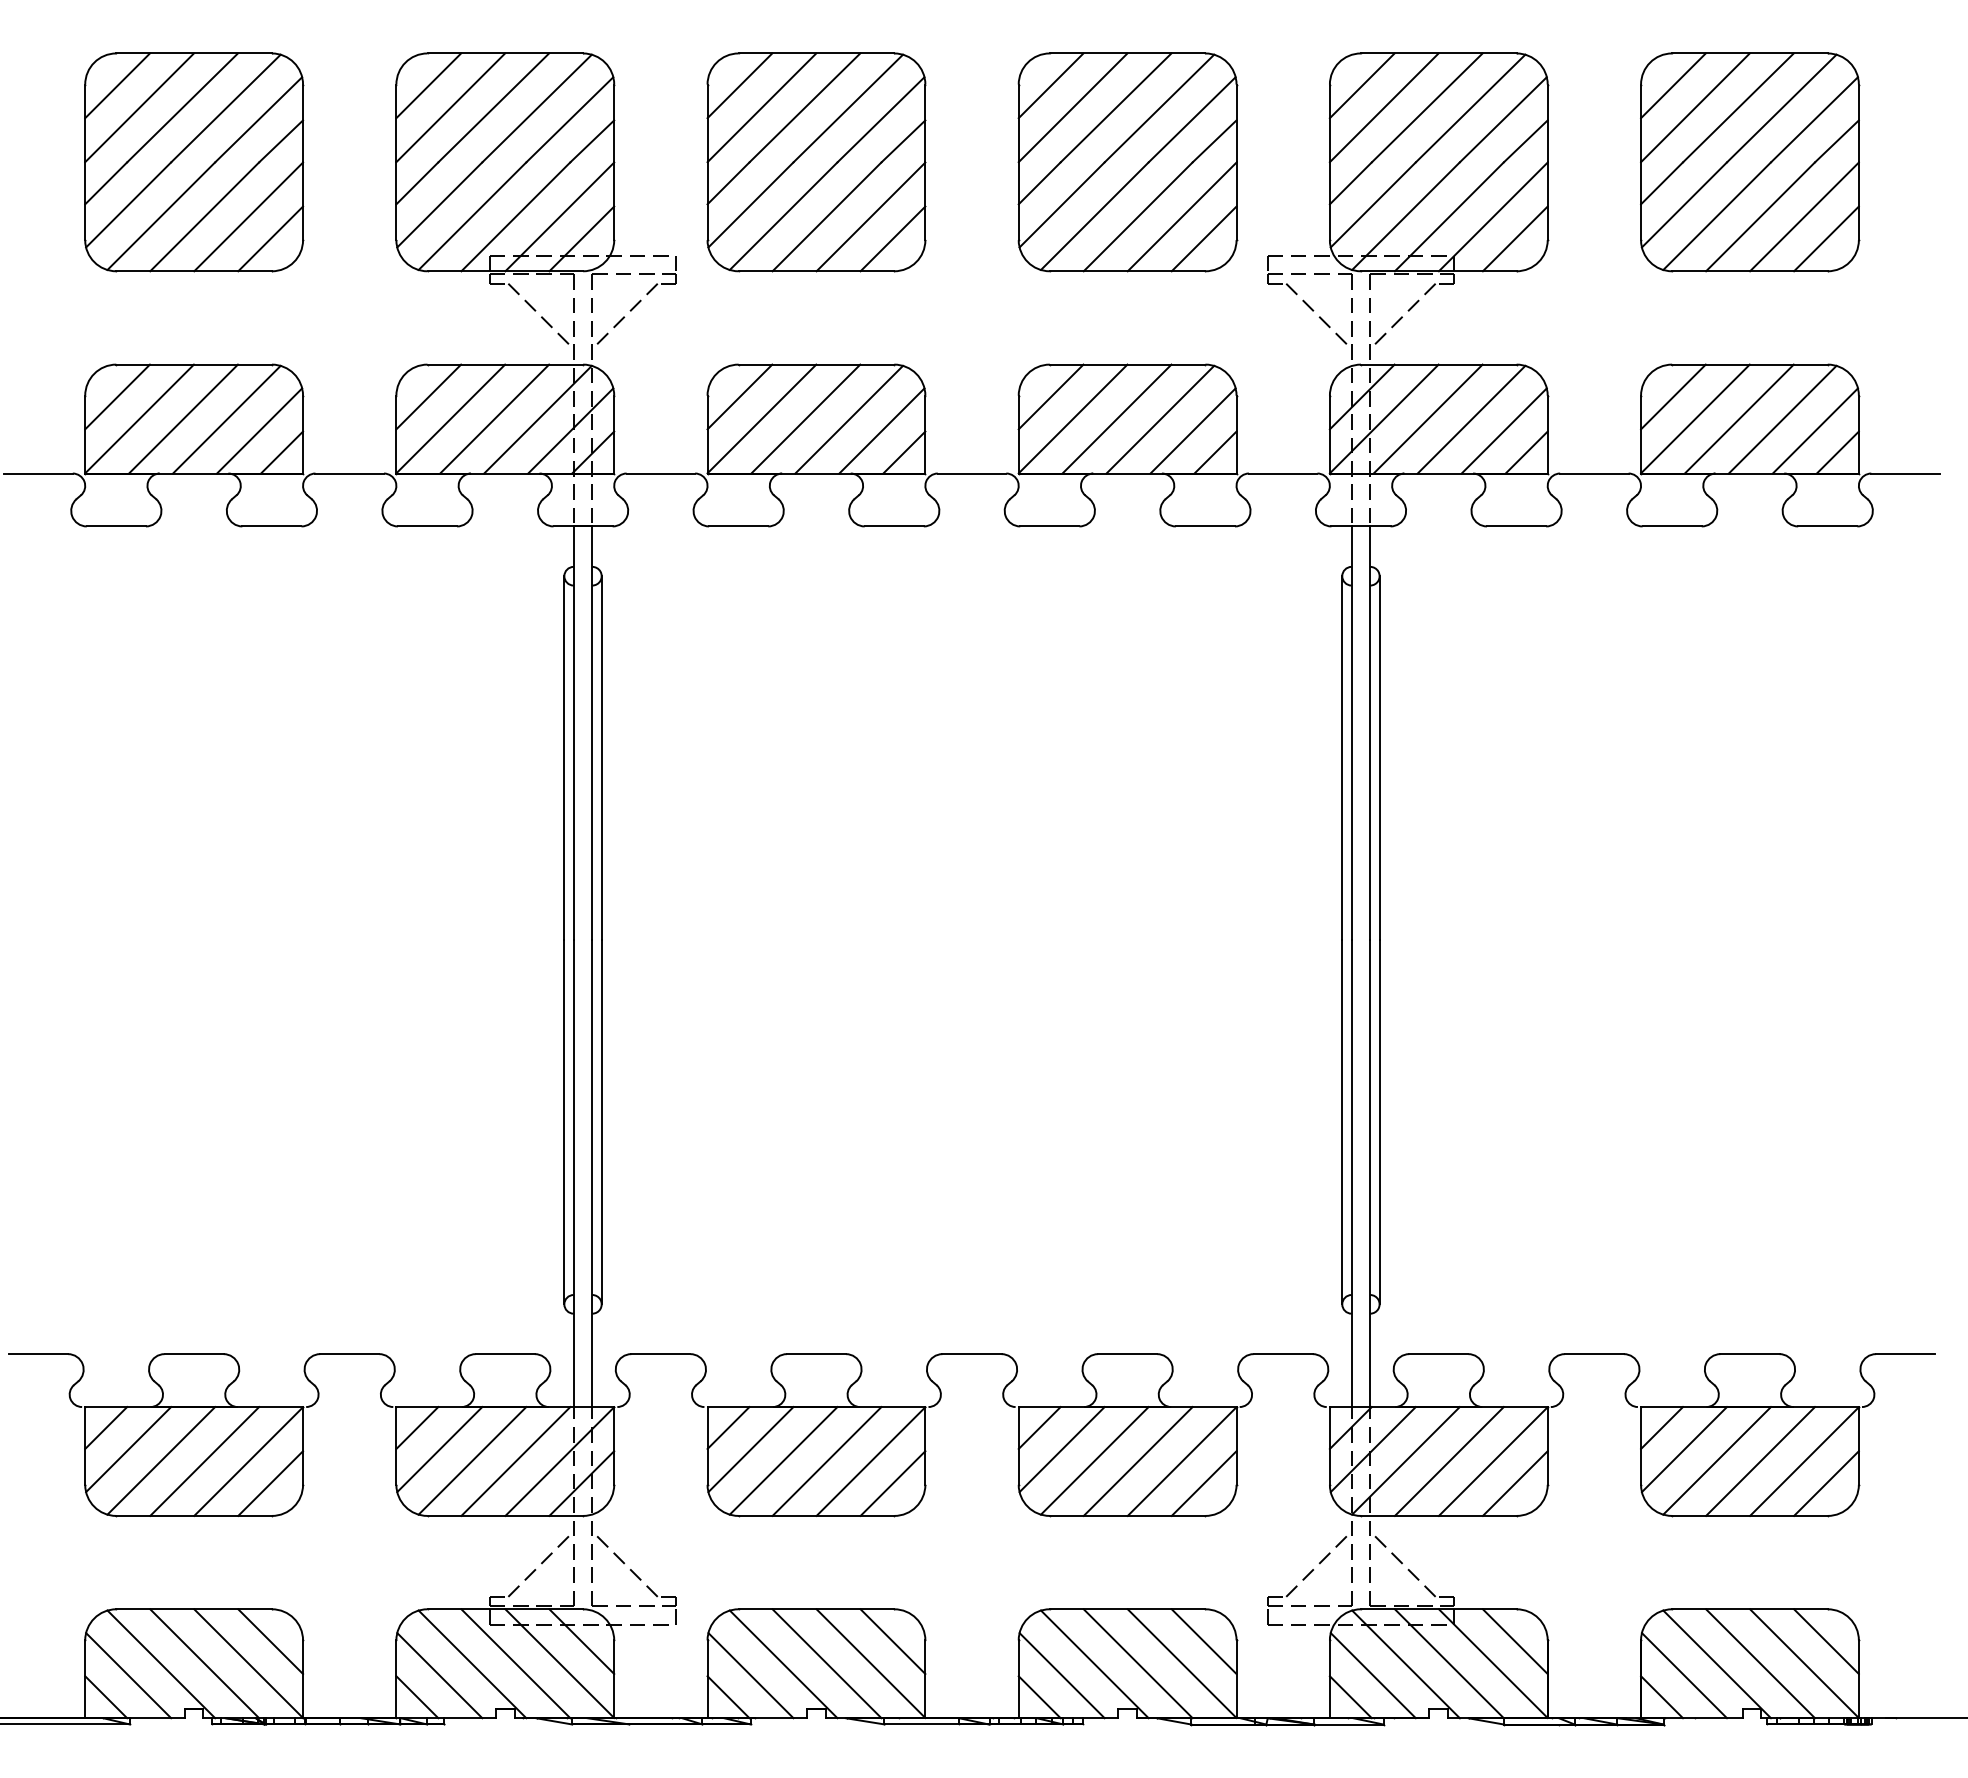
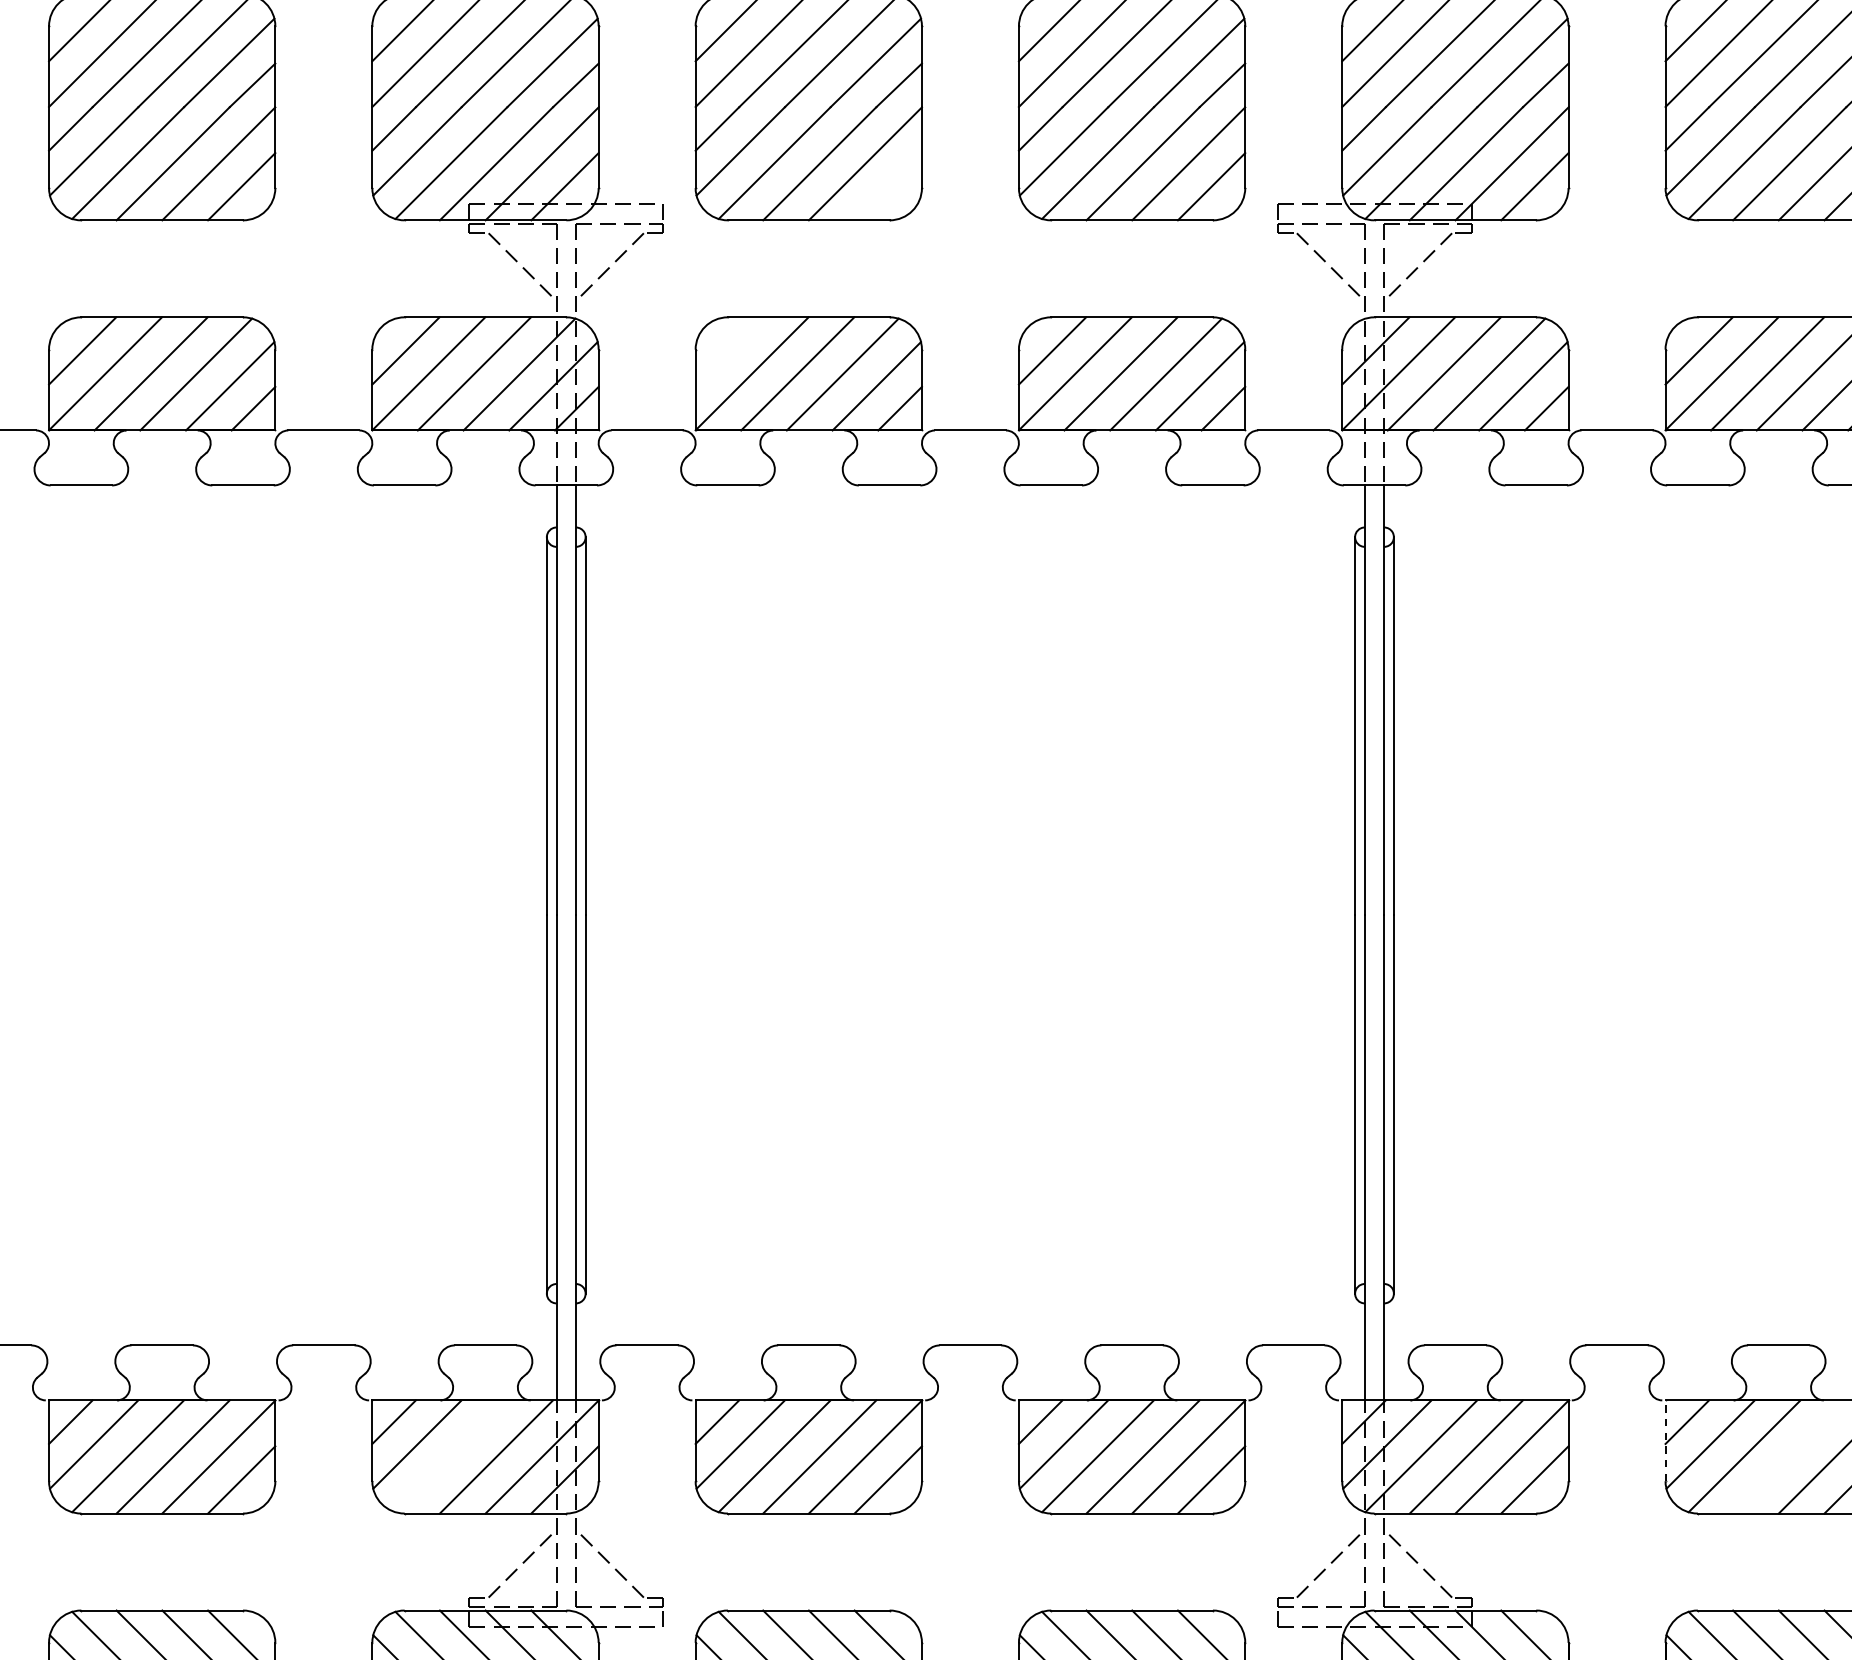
line: (892, 238) -> (887, 186), removed
line: (739, 396) -> (728, 350), removed
line: (1641, 1445) -> (1666, 1440), solid -> dashed
line: (472, 1460) -> (451, 1455), removed
line: (1760, 1461) -> (1789, 1456), removed

